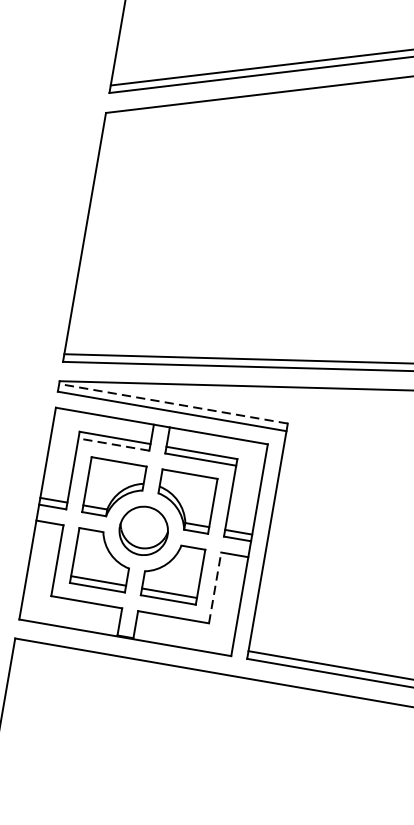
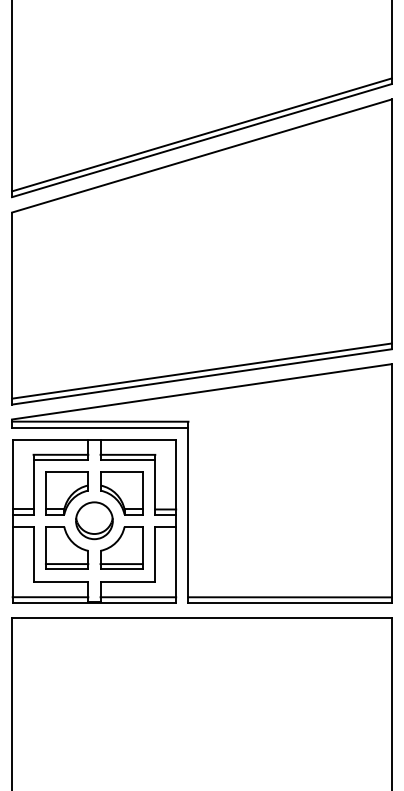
line: (172, 403) -> (99, 421), dashed -> solid
line: (113, 443) -> (60, 459), dashed -> solid
line: (215, 587) -> (155, 553), dashed -> solid
line: (69, 620) -> (50, 597), added
line: (183, 640) -> (138, 597), added

